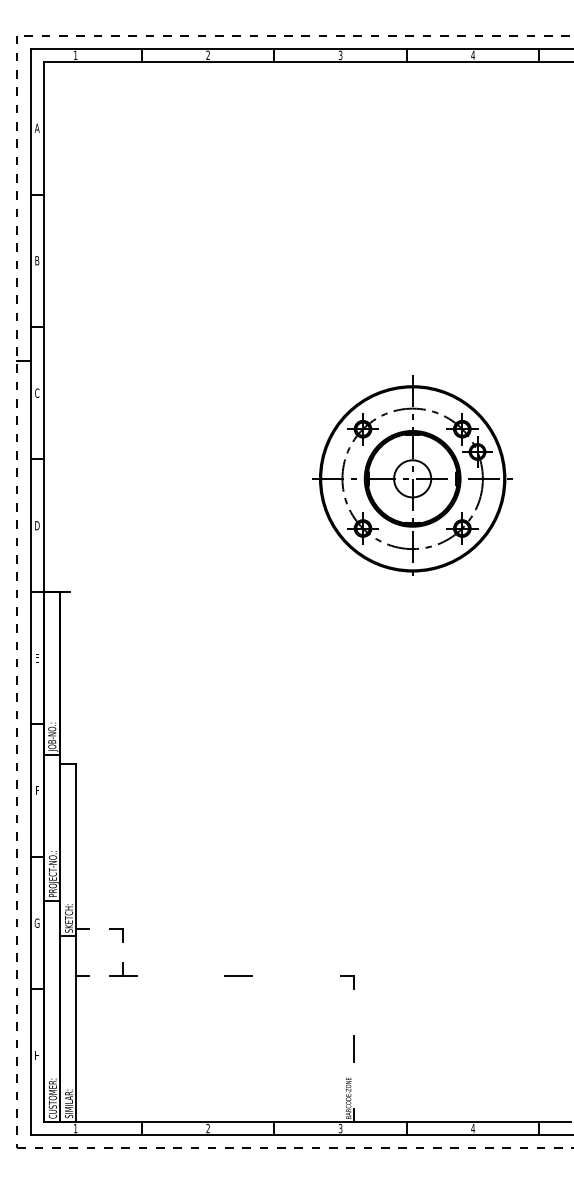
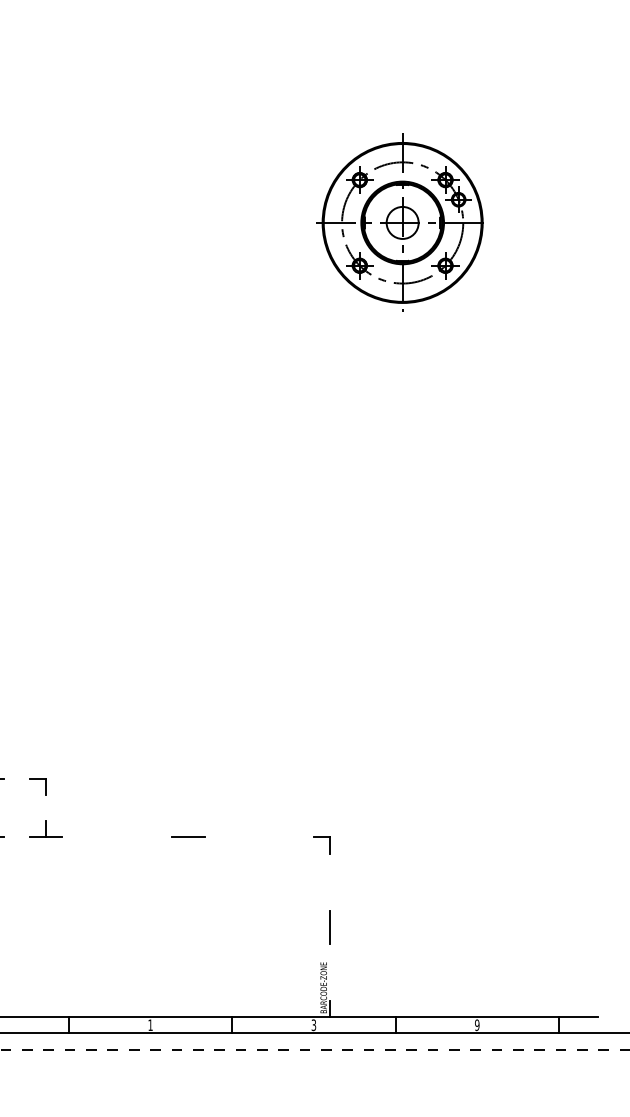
part: (412, 475) -> (402, 220), size x0.7
text: (207, 1127) -> (149, 1023), 2 -> 1
text: (473, 1128) -> (477, 1025), 4 -> 9

